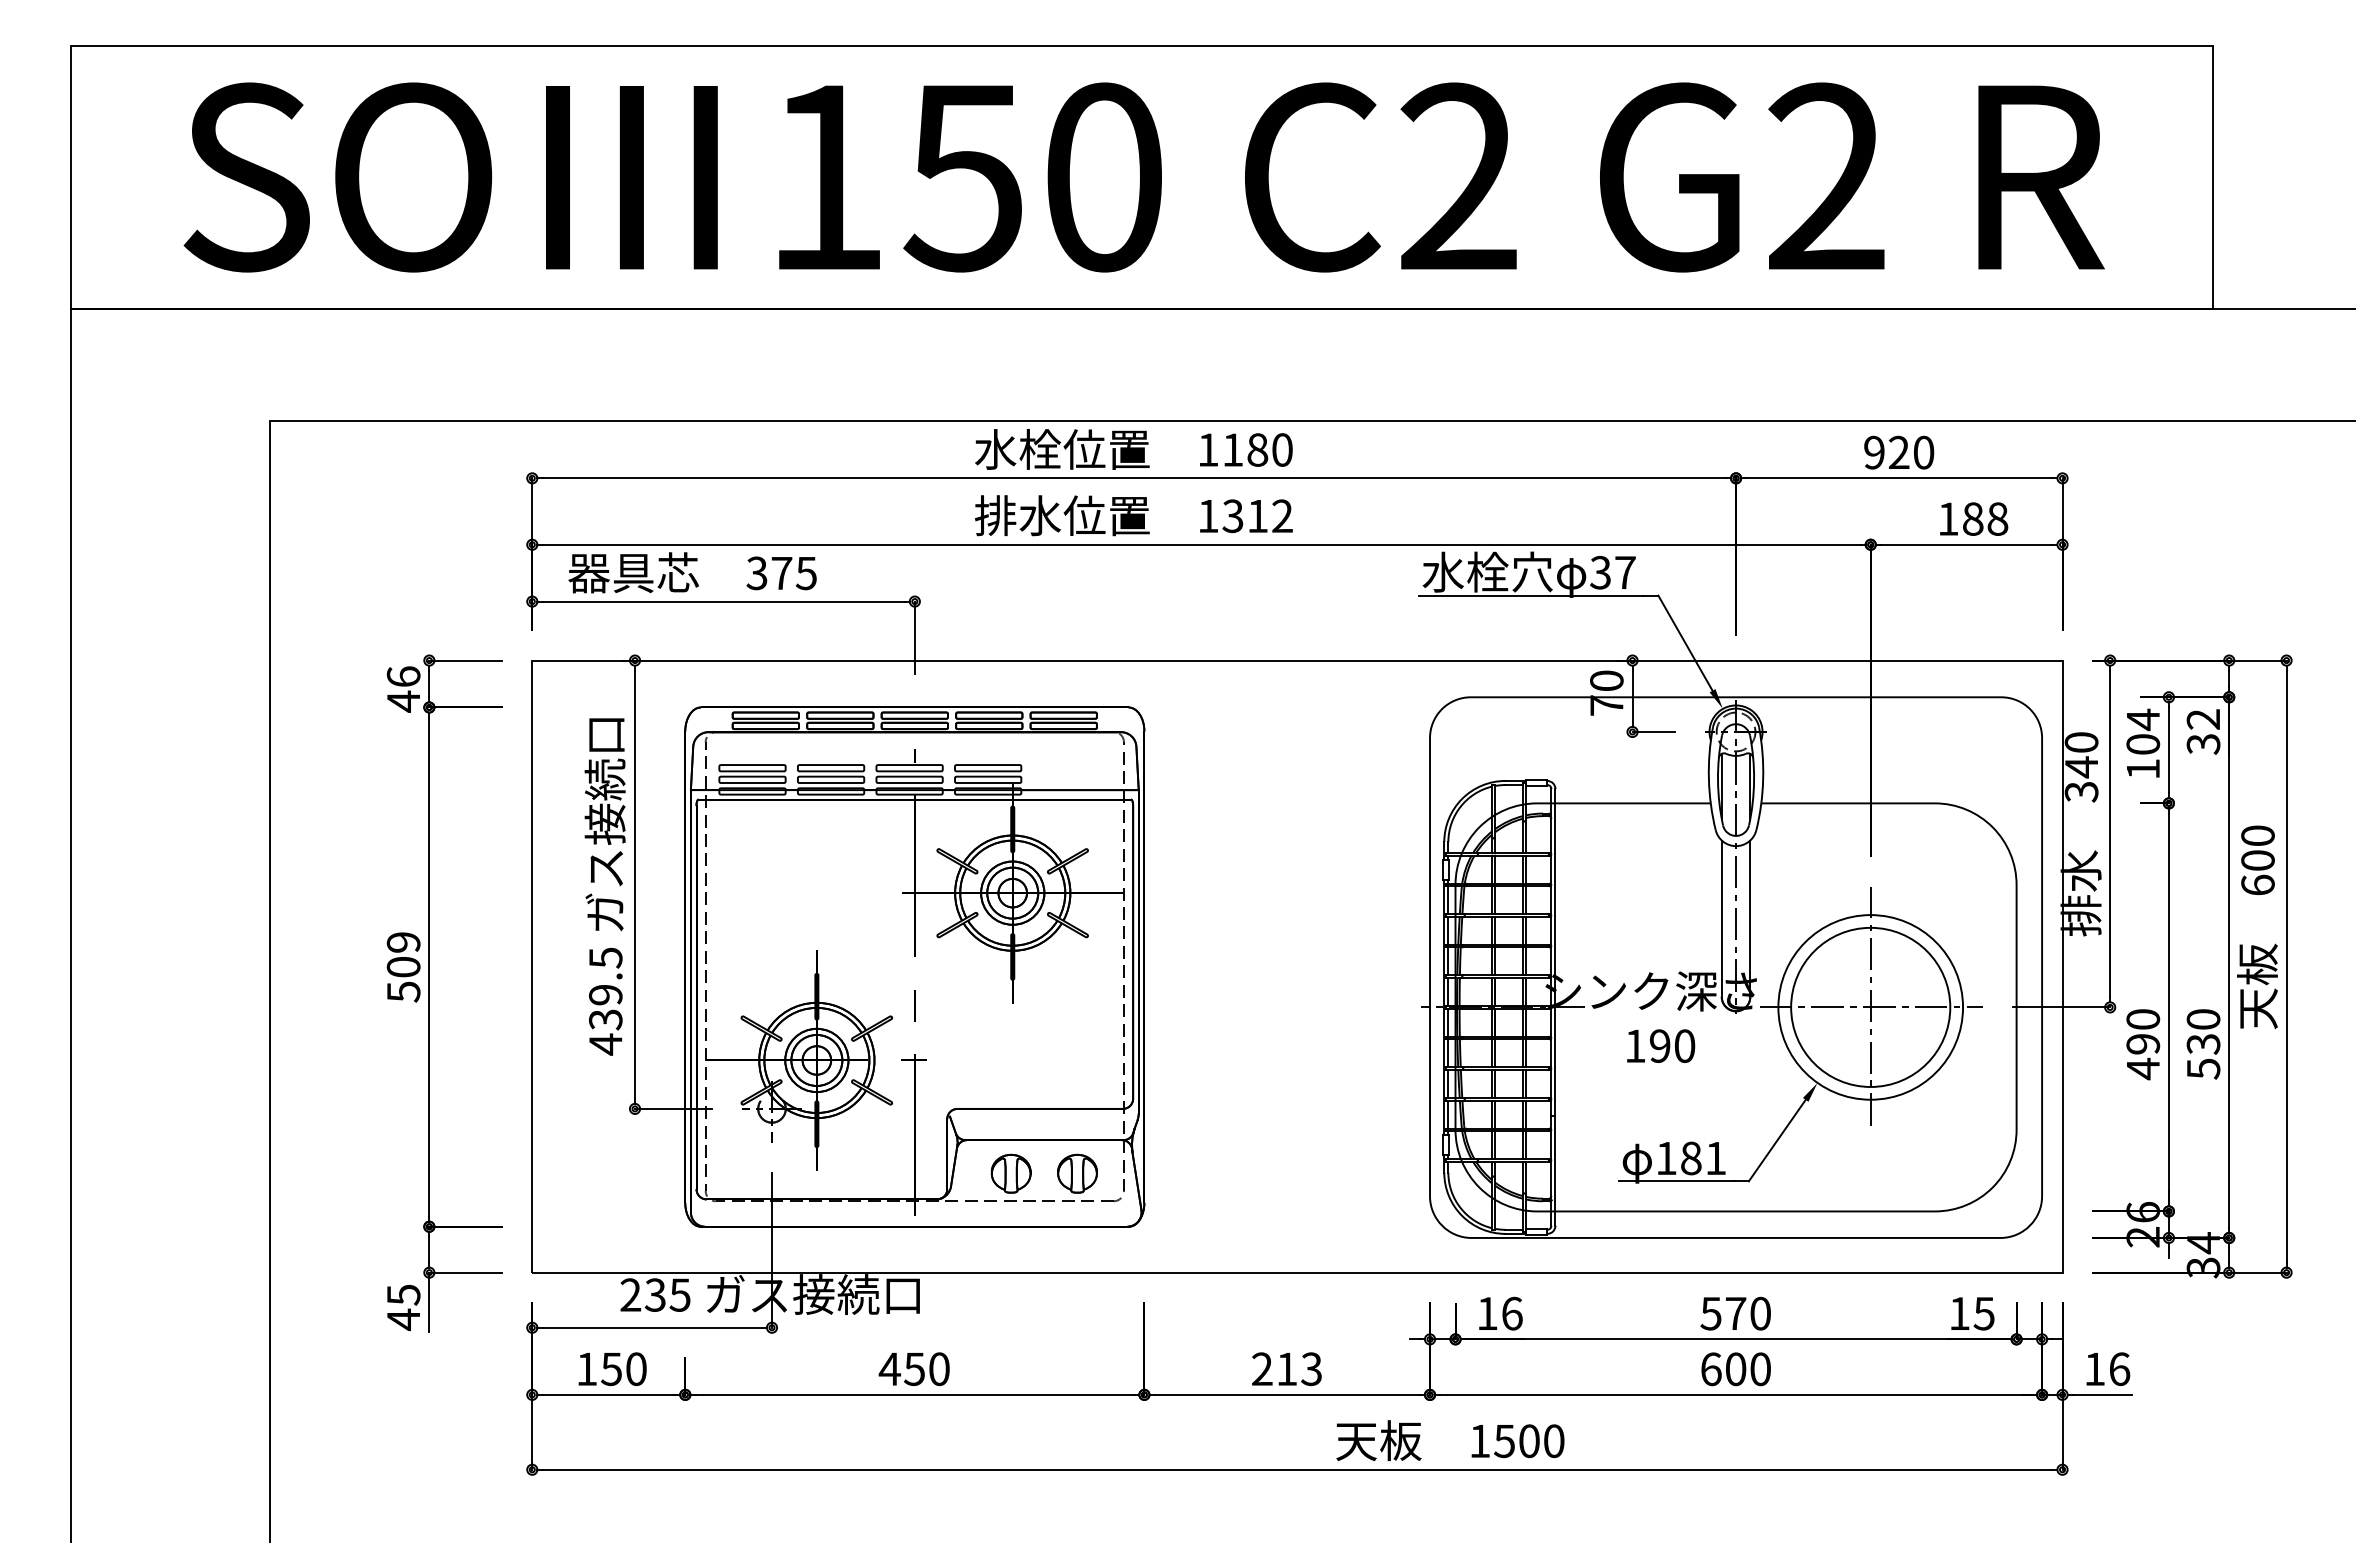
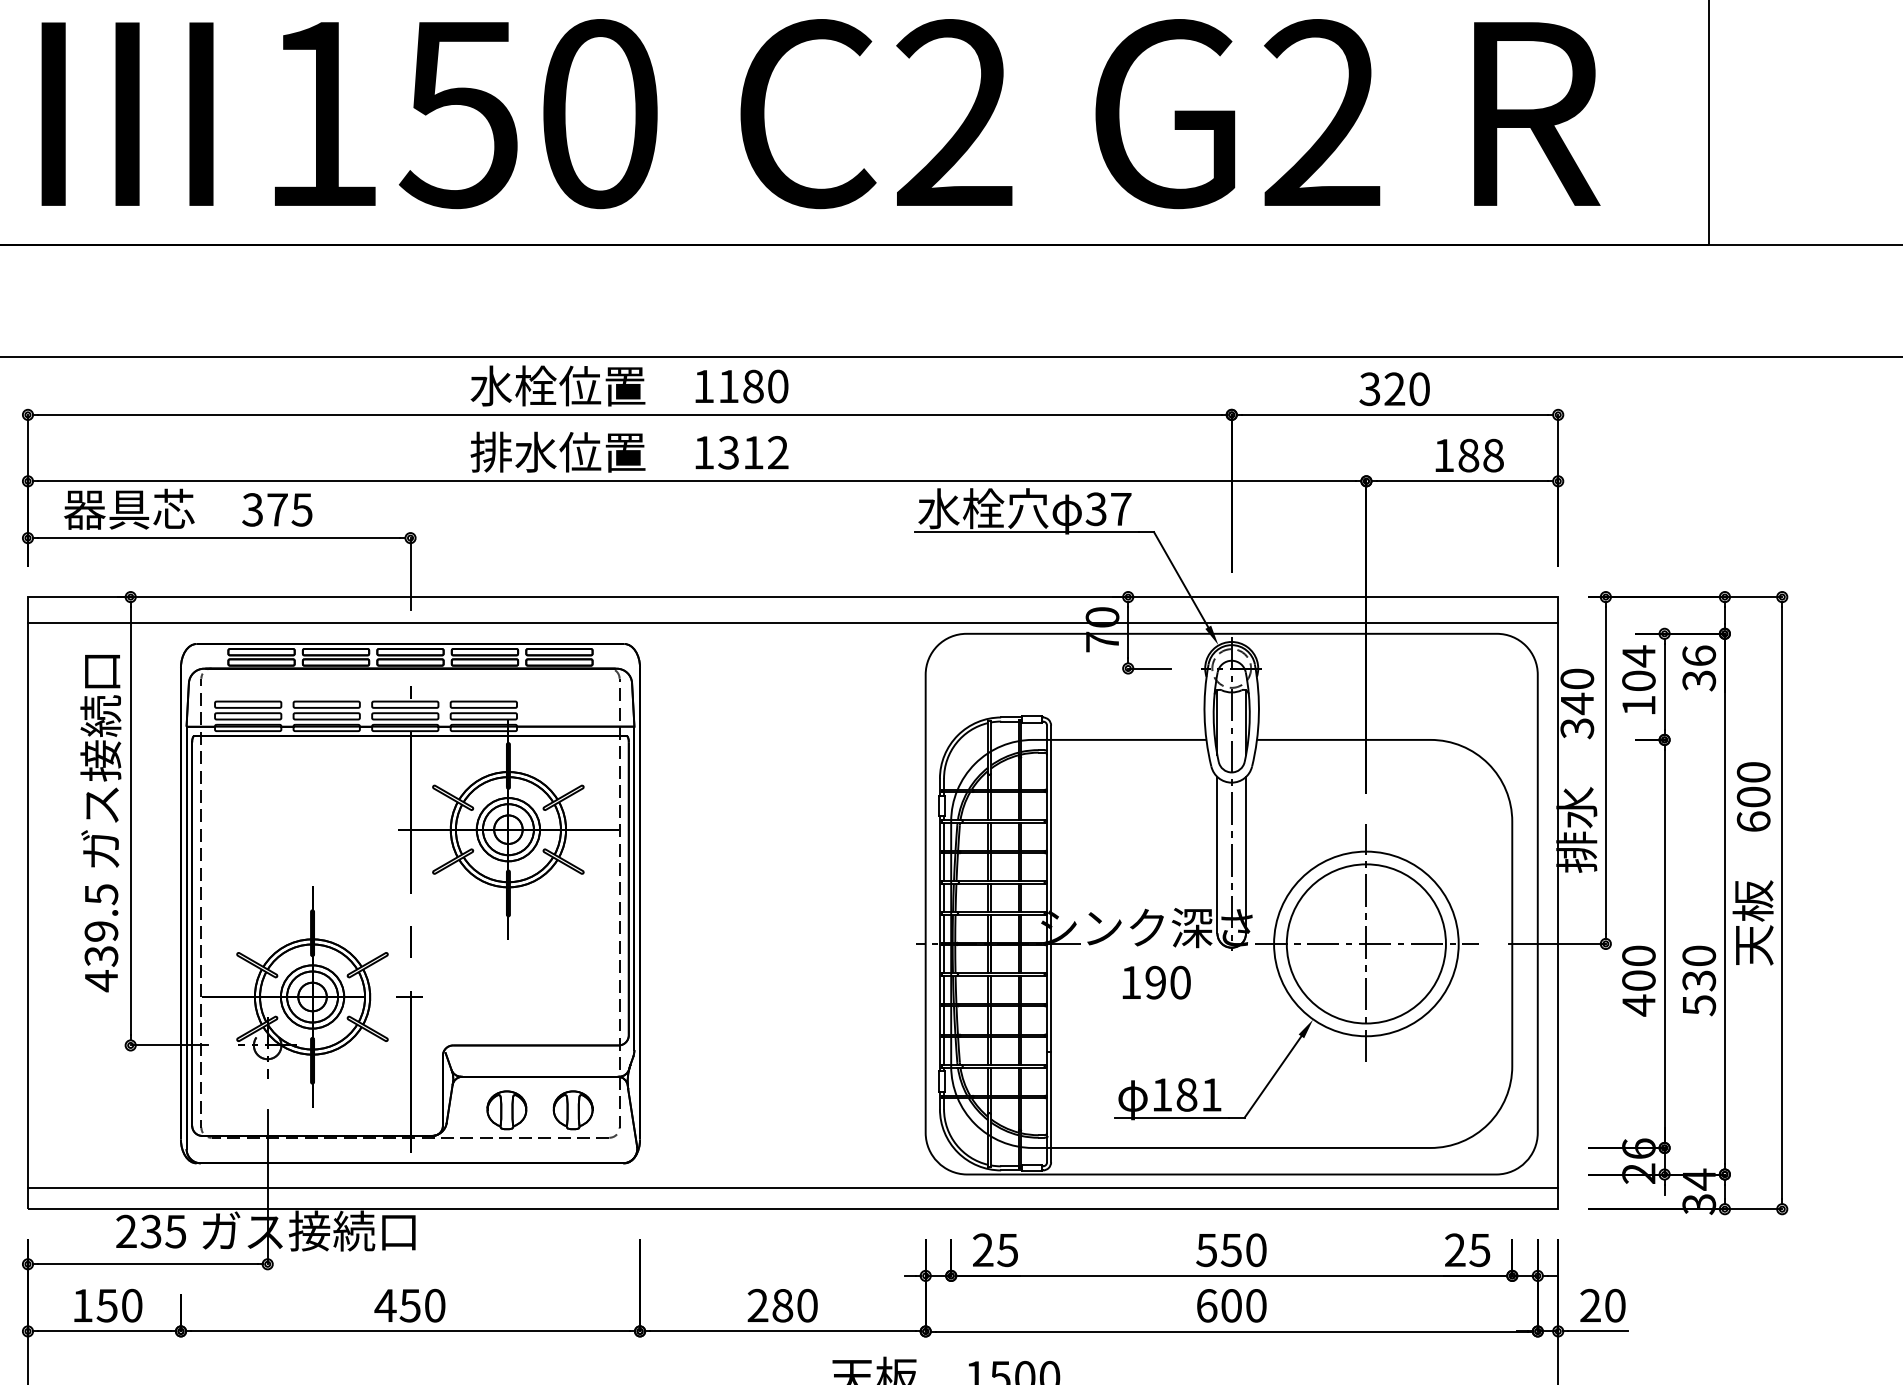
text: (1873, 452) -> (1369, 389), 920 -> 320
line: (1297, 686) -> (793, 623), added
text: (2203, 719) -> (1699, 656), 32 -> 36
text: (2143, 1044) -> (1639, 981), 490 -> 400
line: (1297, 1251) -> (793, 1188), added
text: (1959, 1312) -> (1455, 1249), 15 -> 25
text: (1499, 1313) -> (995, 1250), 16 -> 25
text: (1735, 1313) -> (1231, 1250), 570 -> 550
text: (2107, 1368) -> (1603, 1305), 16 -> 20
text: (1299, 1369) -> (795, 1306), 213 -> 280

